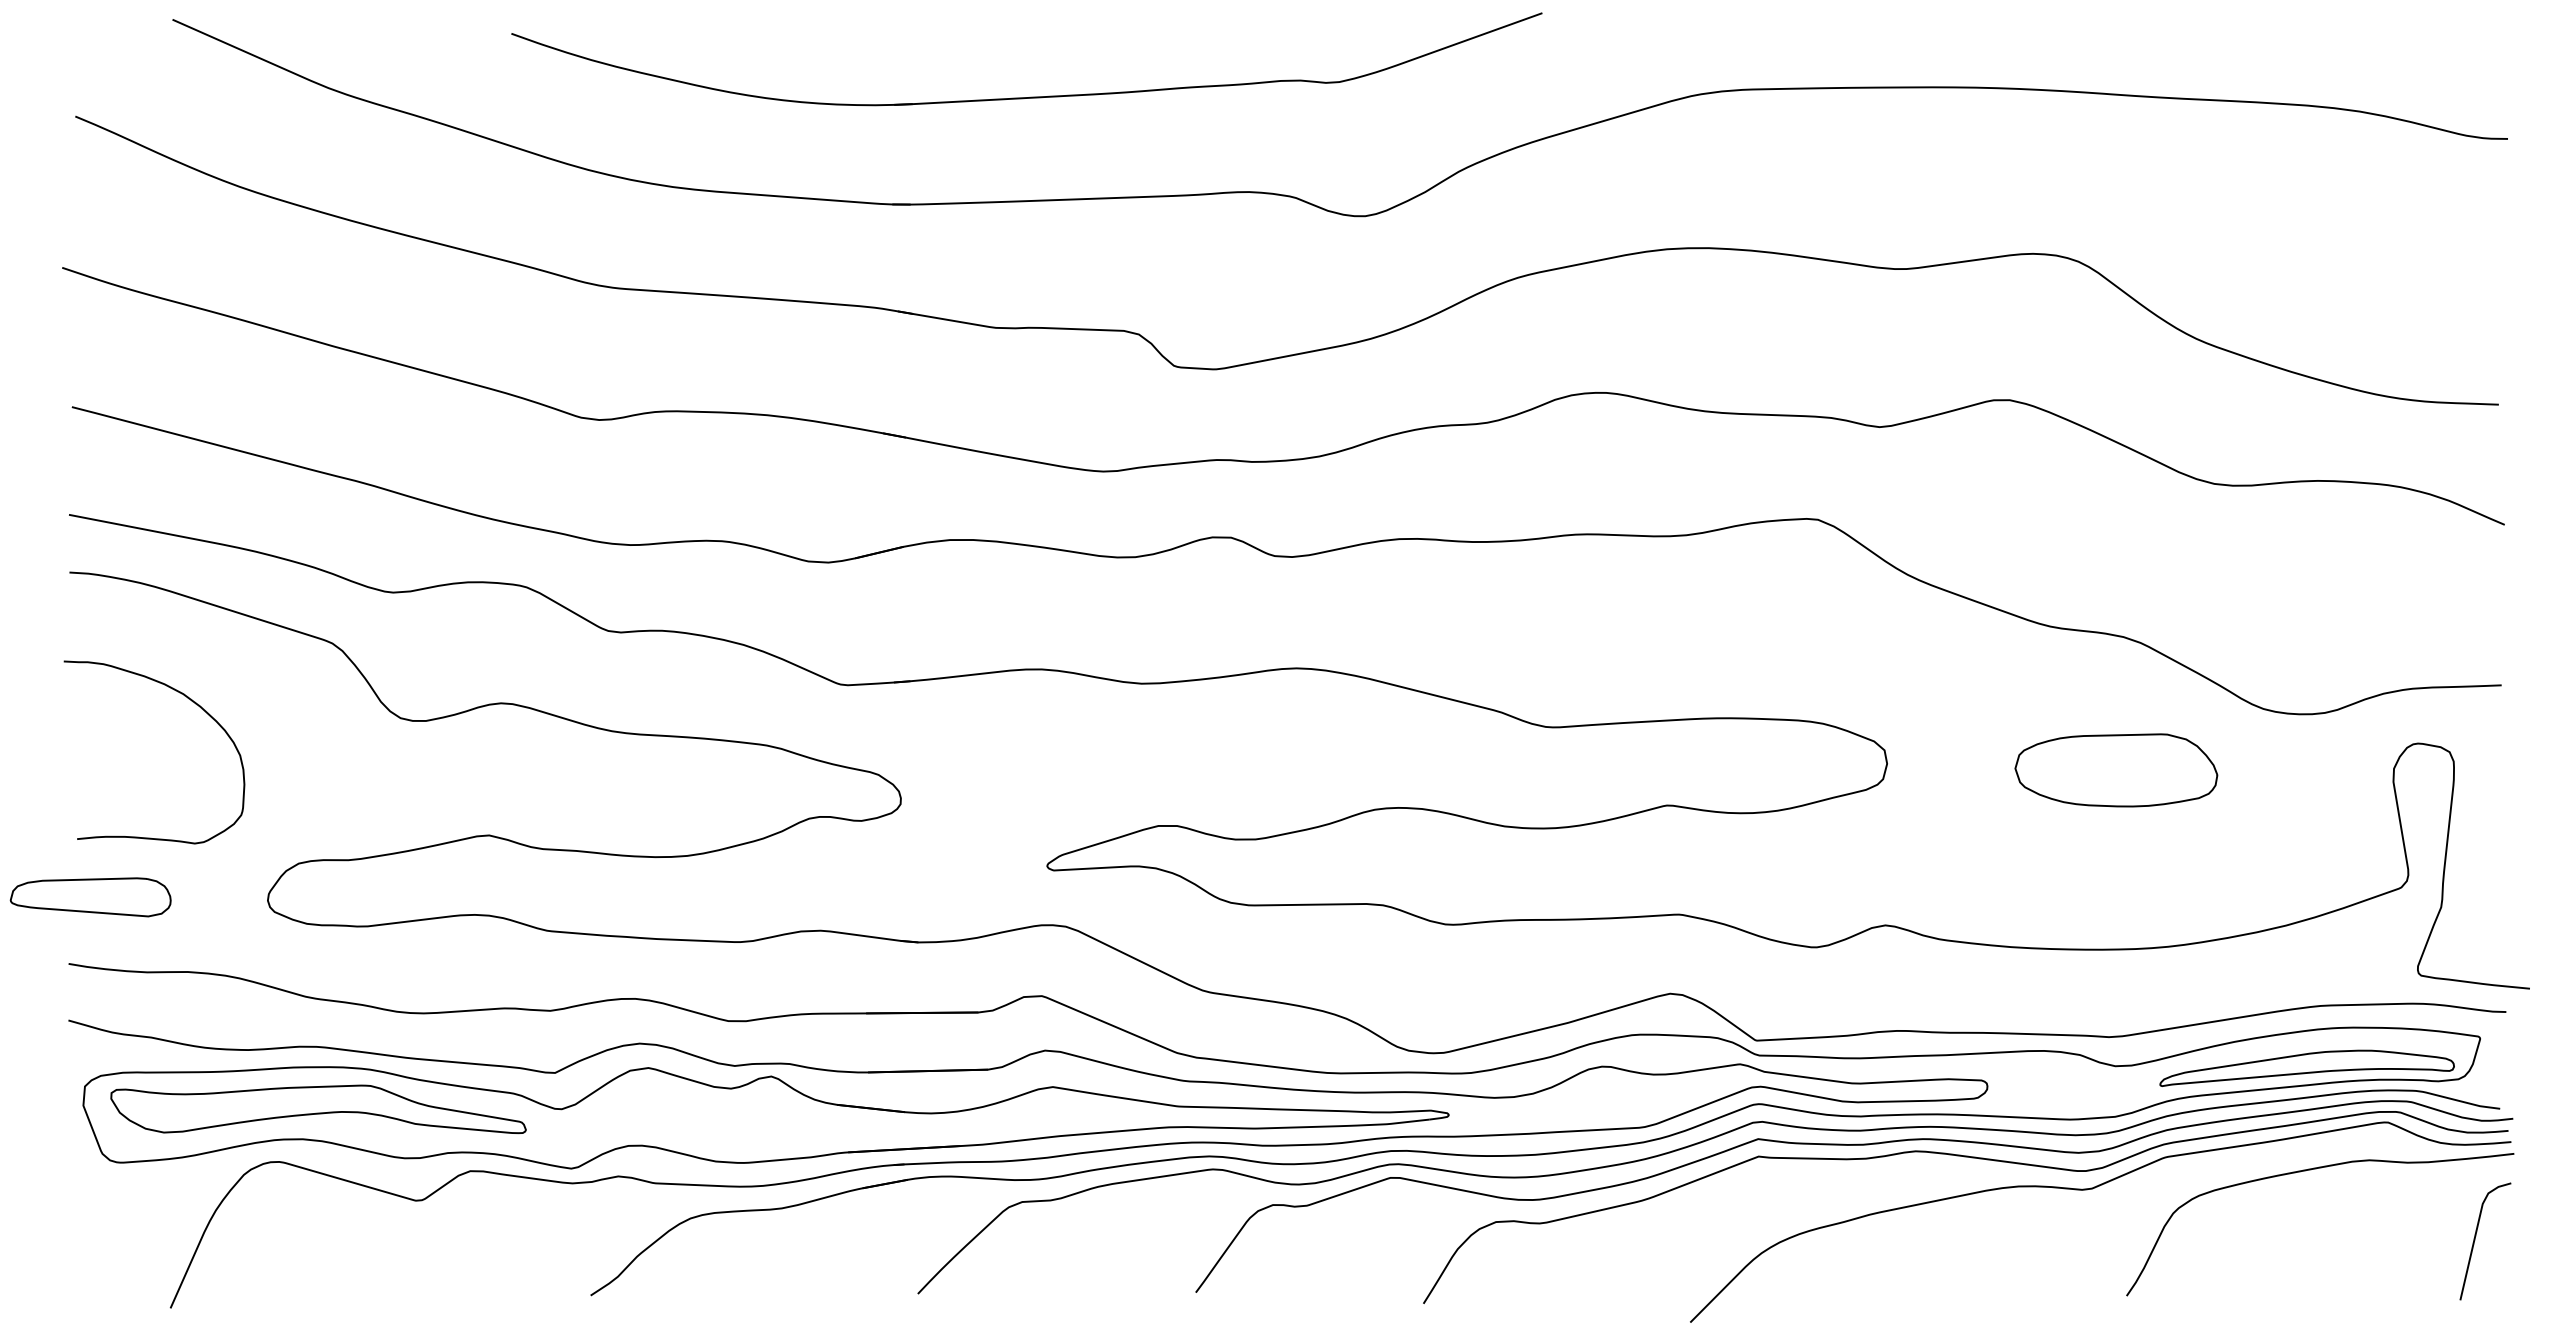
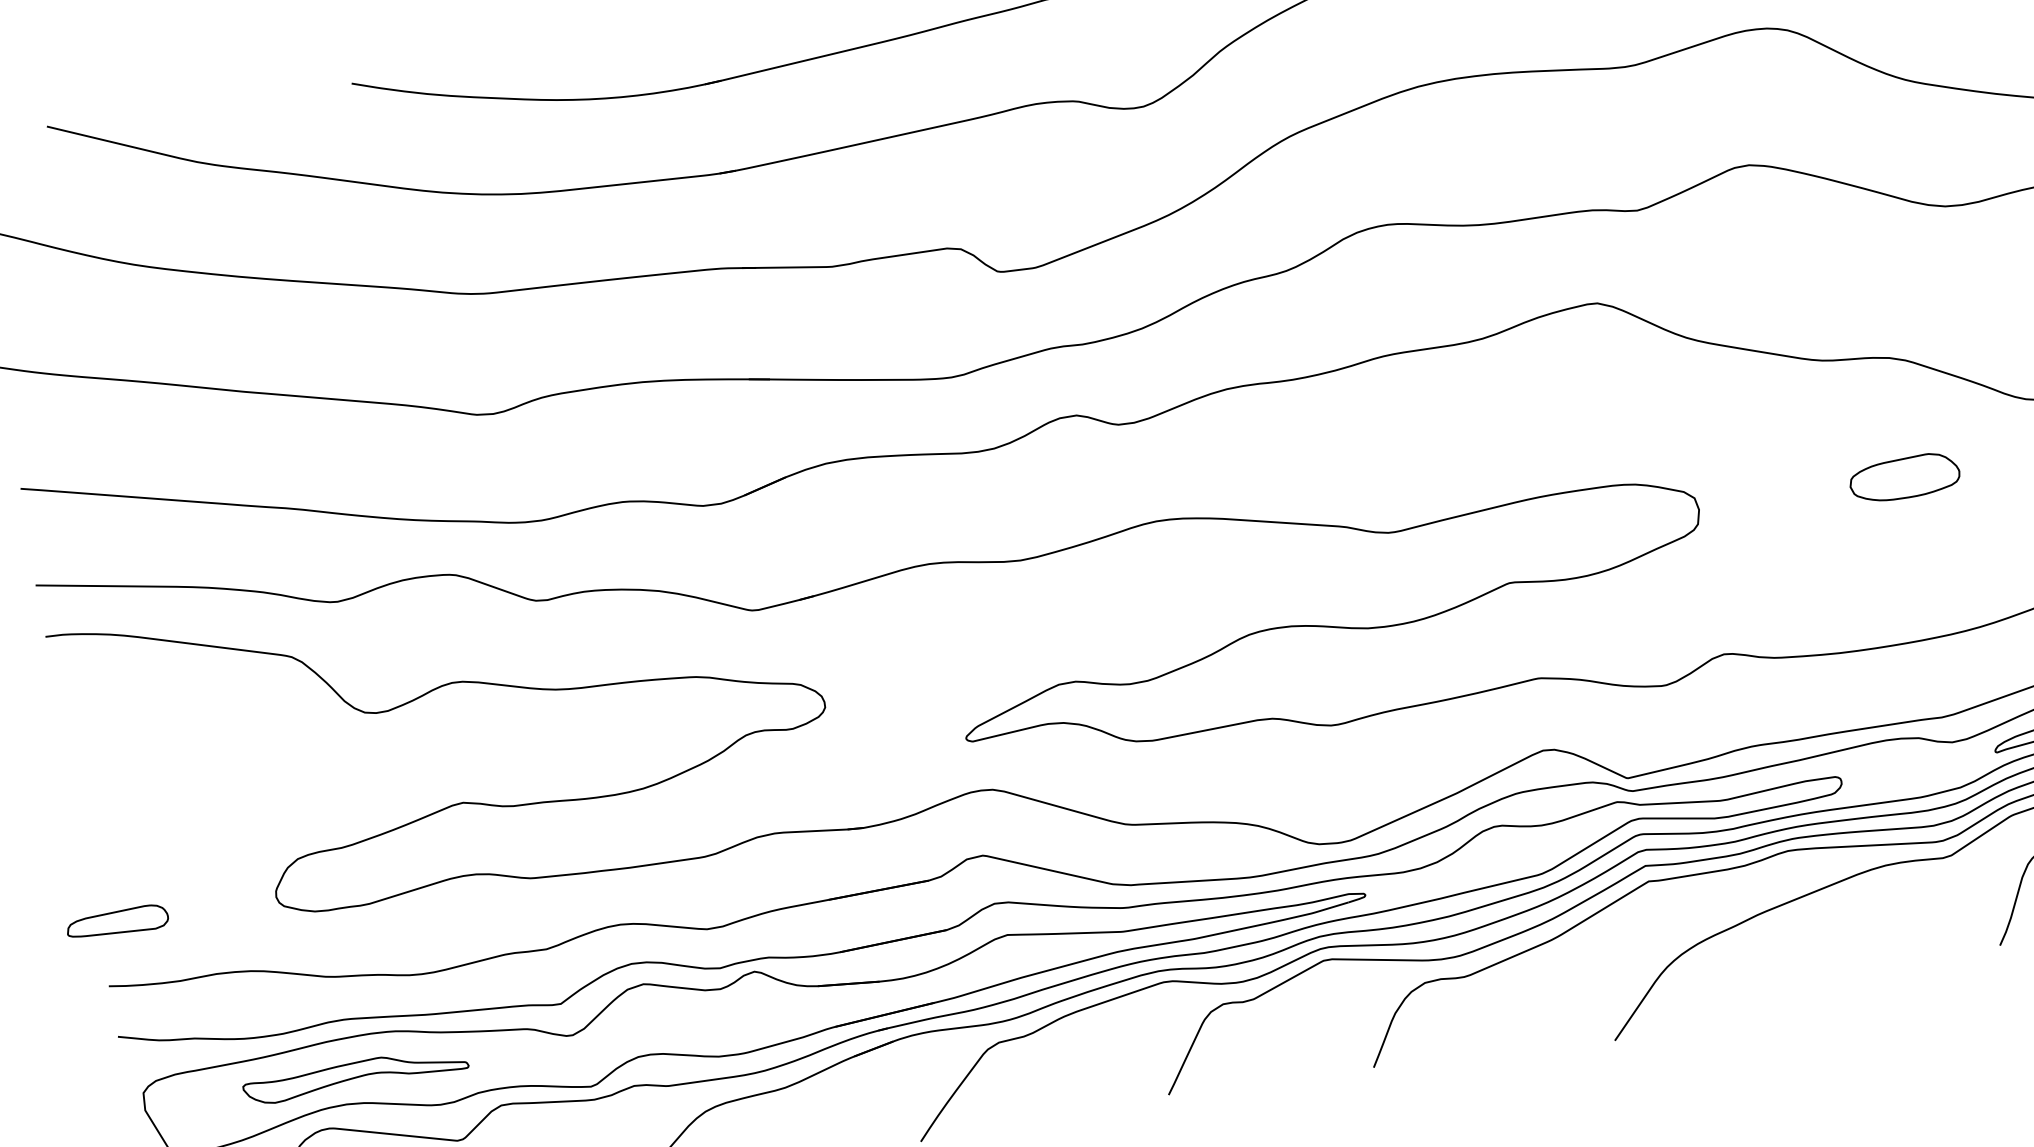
curve: (192, 702) -> (176, 732), removed
part: (2116, 770) -> (1904, 478), size x0.6
part: (90, 897) -> (117, 923), size x0.7
part: (318, 1109) -> (355, 1075), size x0.6

